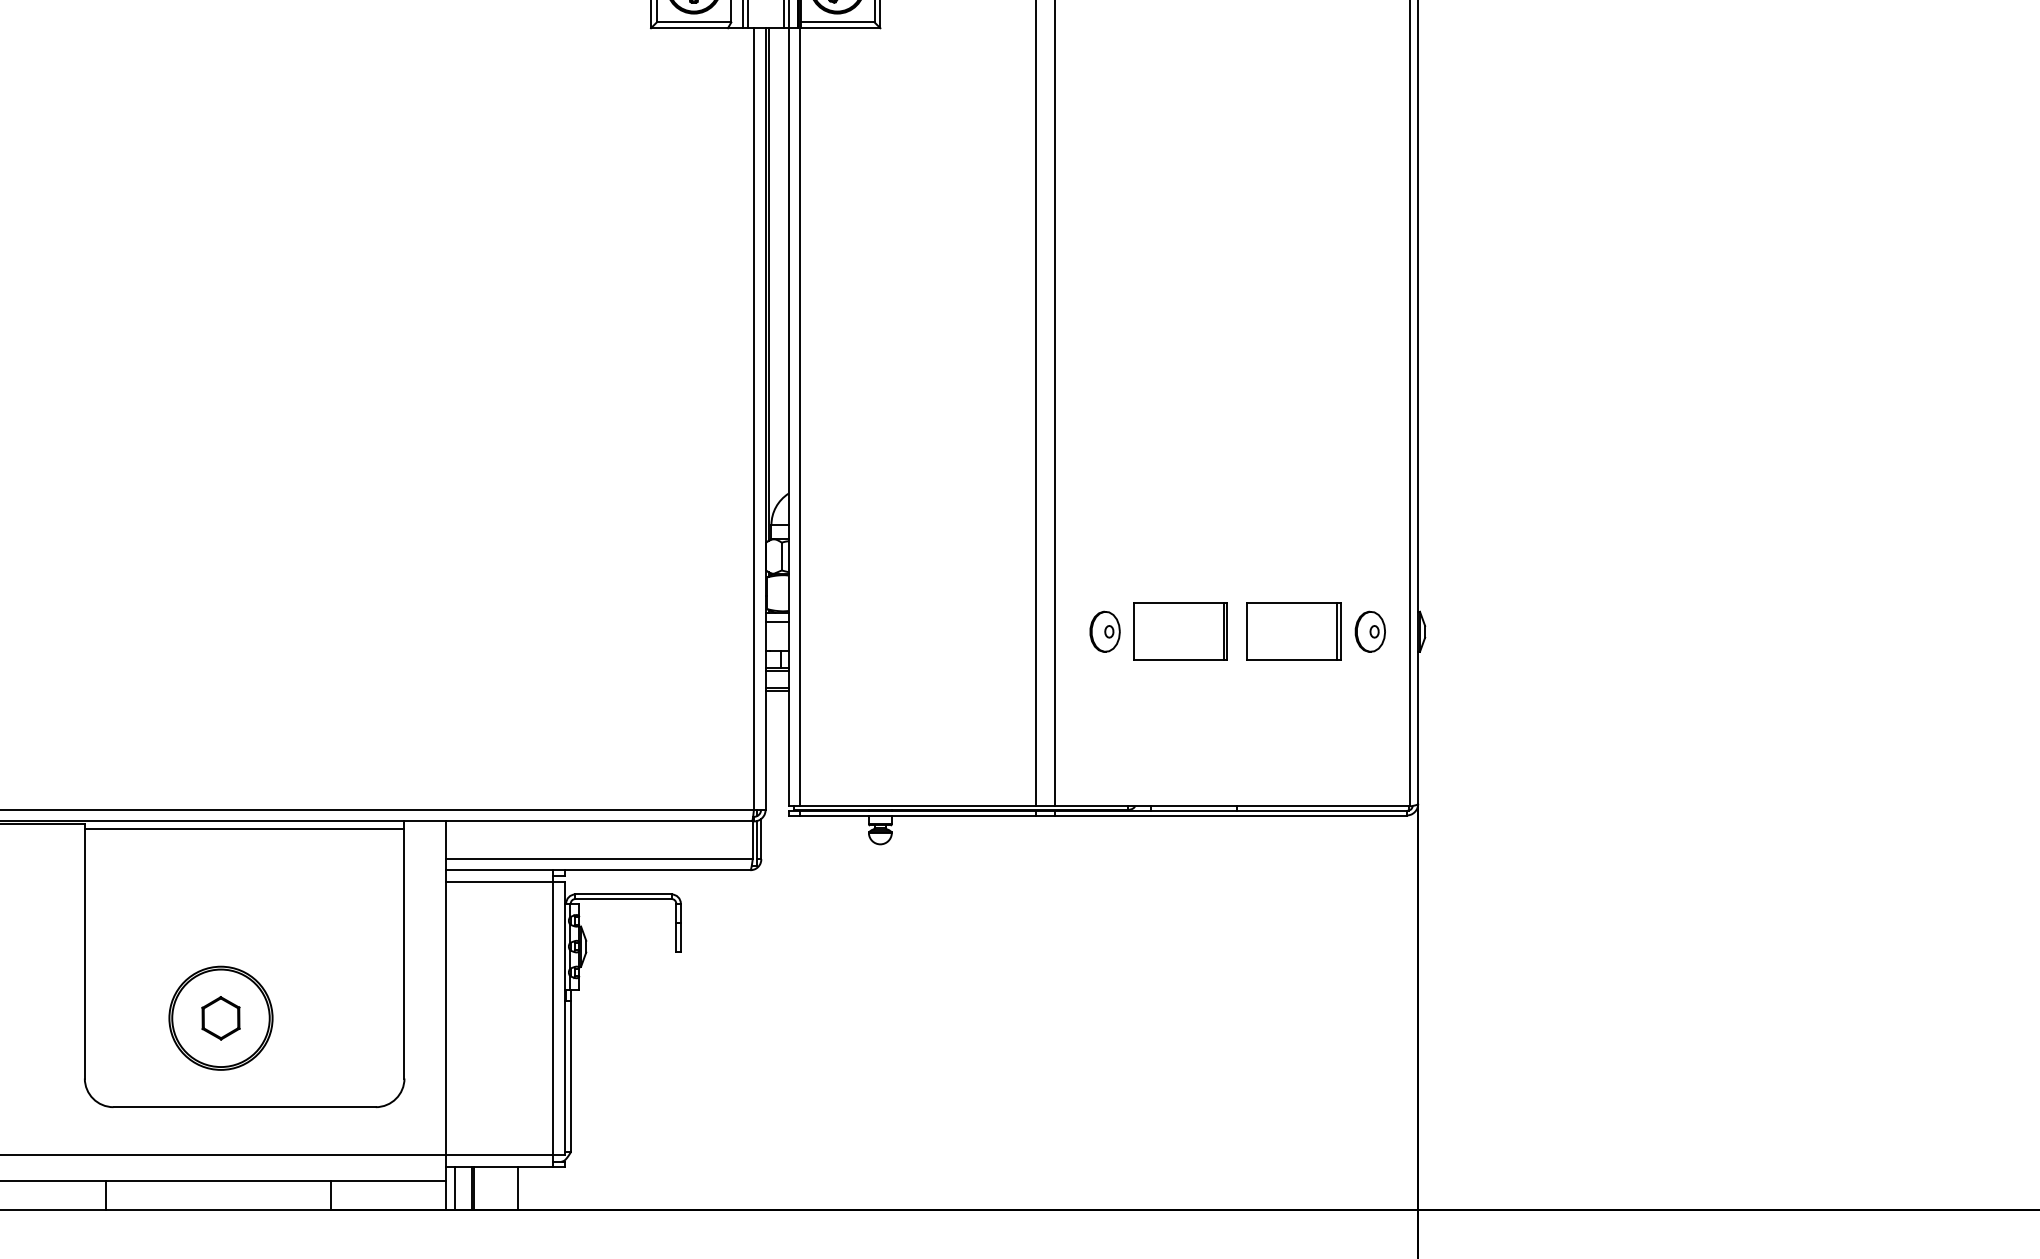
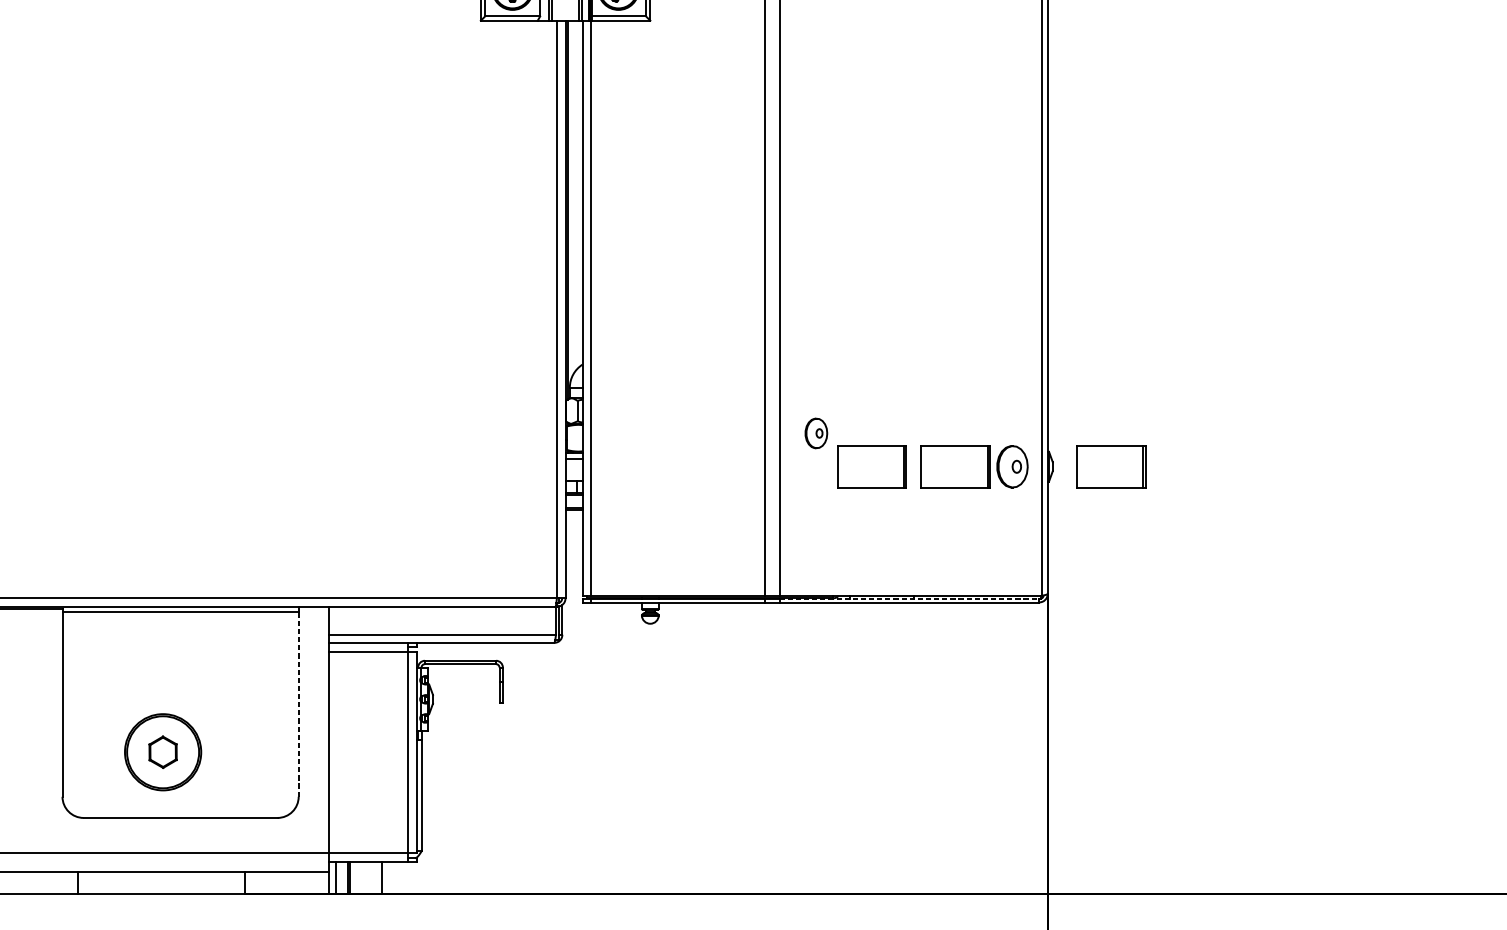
part: (1104, 631) -> (815, 433), moved
part: (1369, 631) -> (1011, 466), size x1.4
part: (1504, 631) -> (1111, 466), added
line: (1230, 811) -> (909, 599), solid -> dashed
line: (404, 953) -> (298, 704), solid -> dashed

